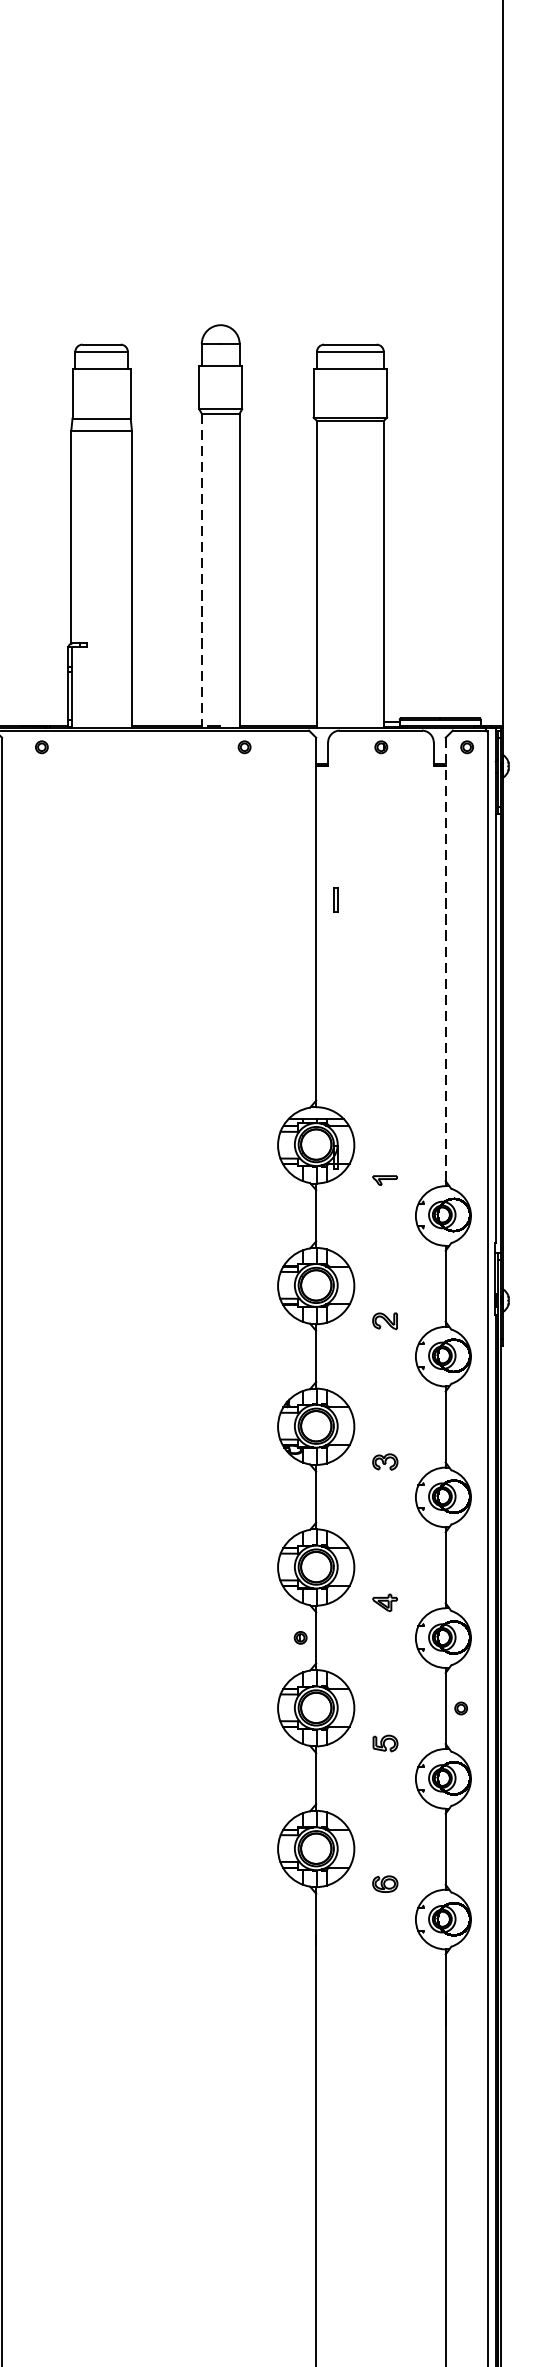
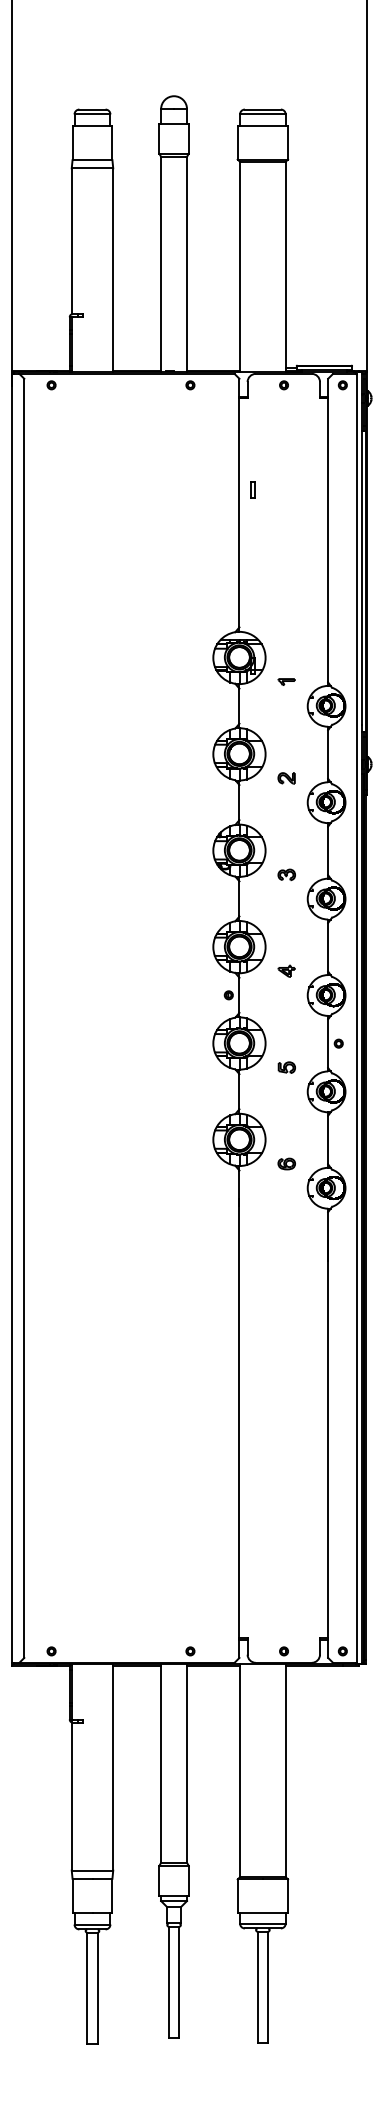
line: (202, 570) -> (161, 264), dashed -> solid
line: (446, 959) -> (328, 530), dashed -> solid

